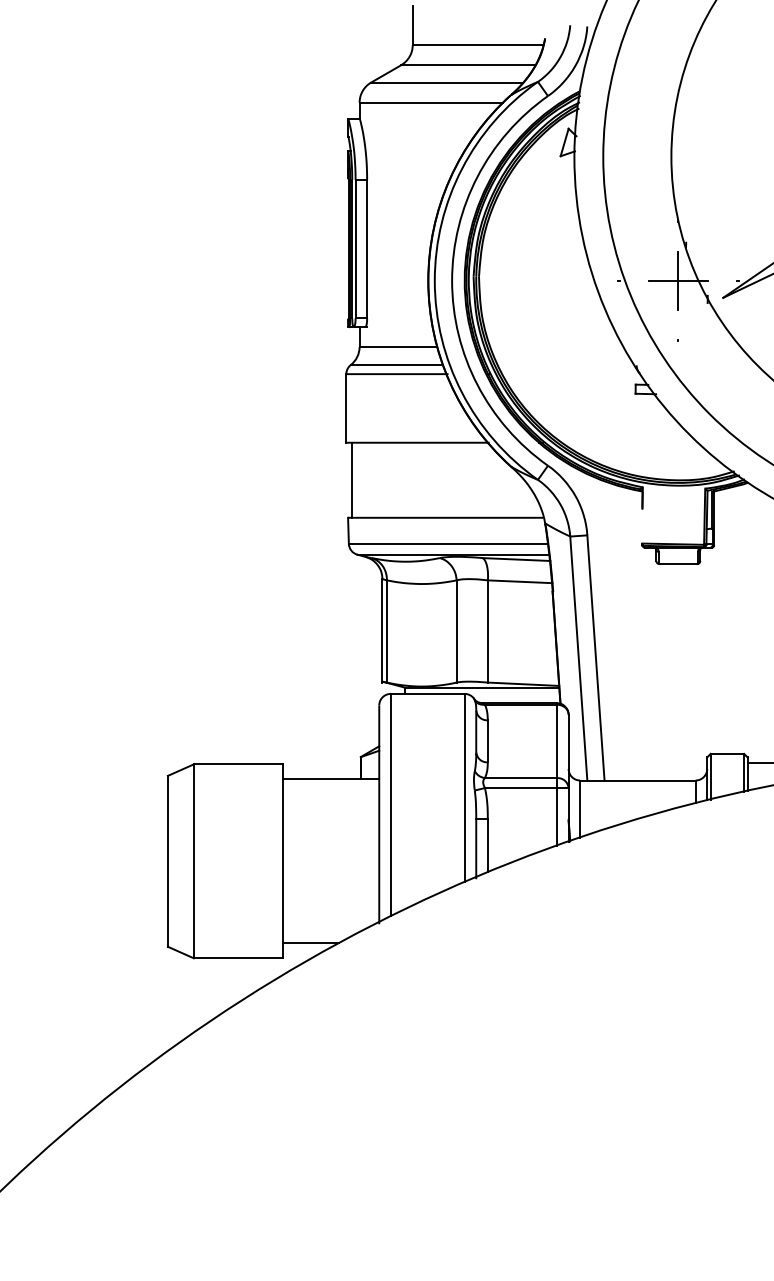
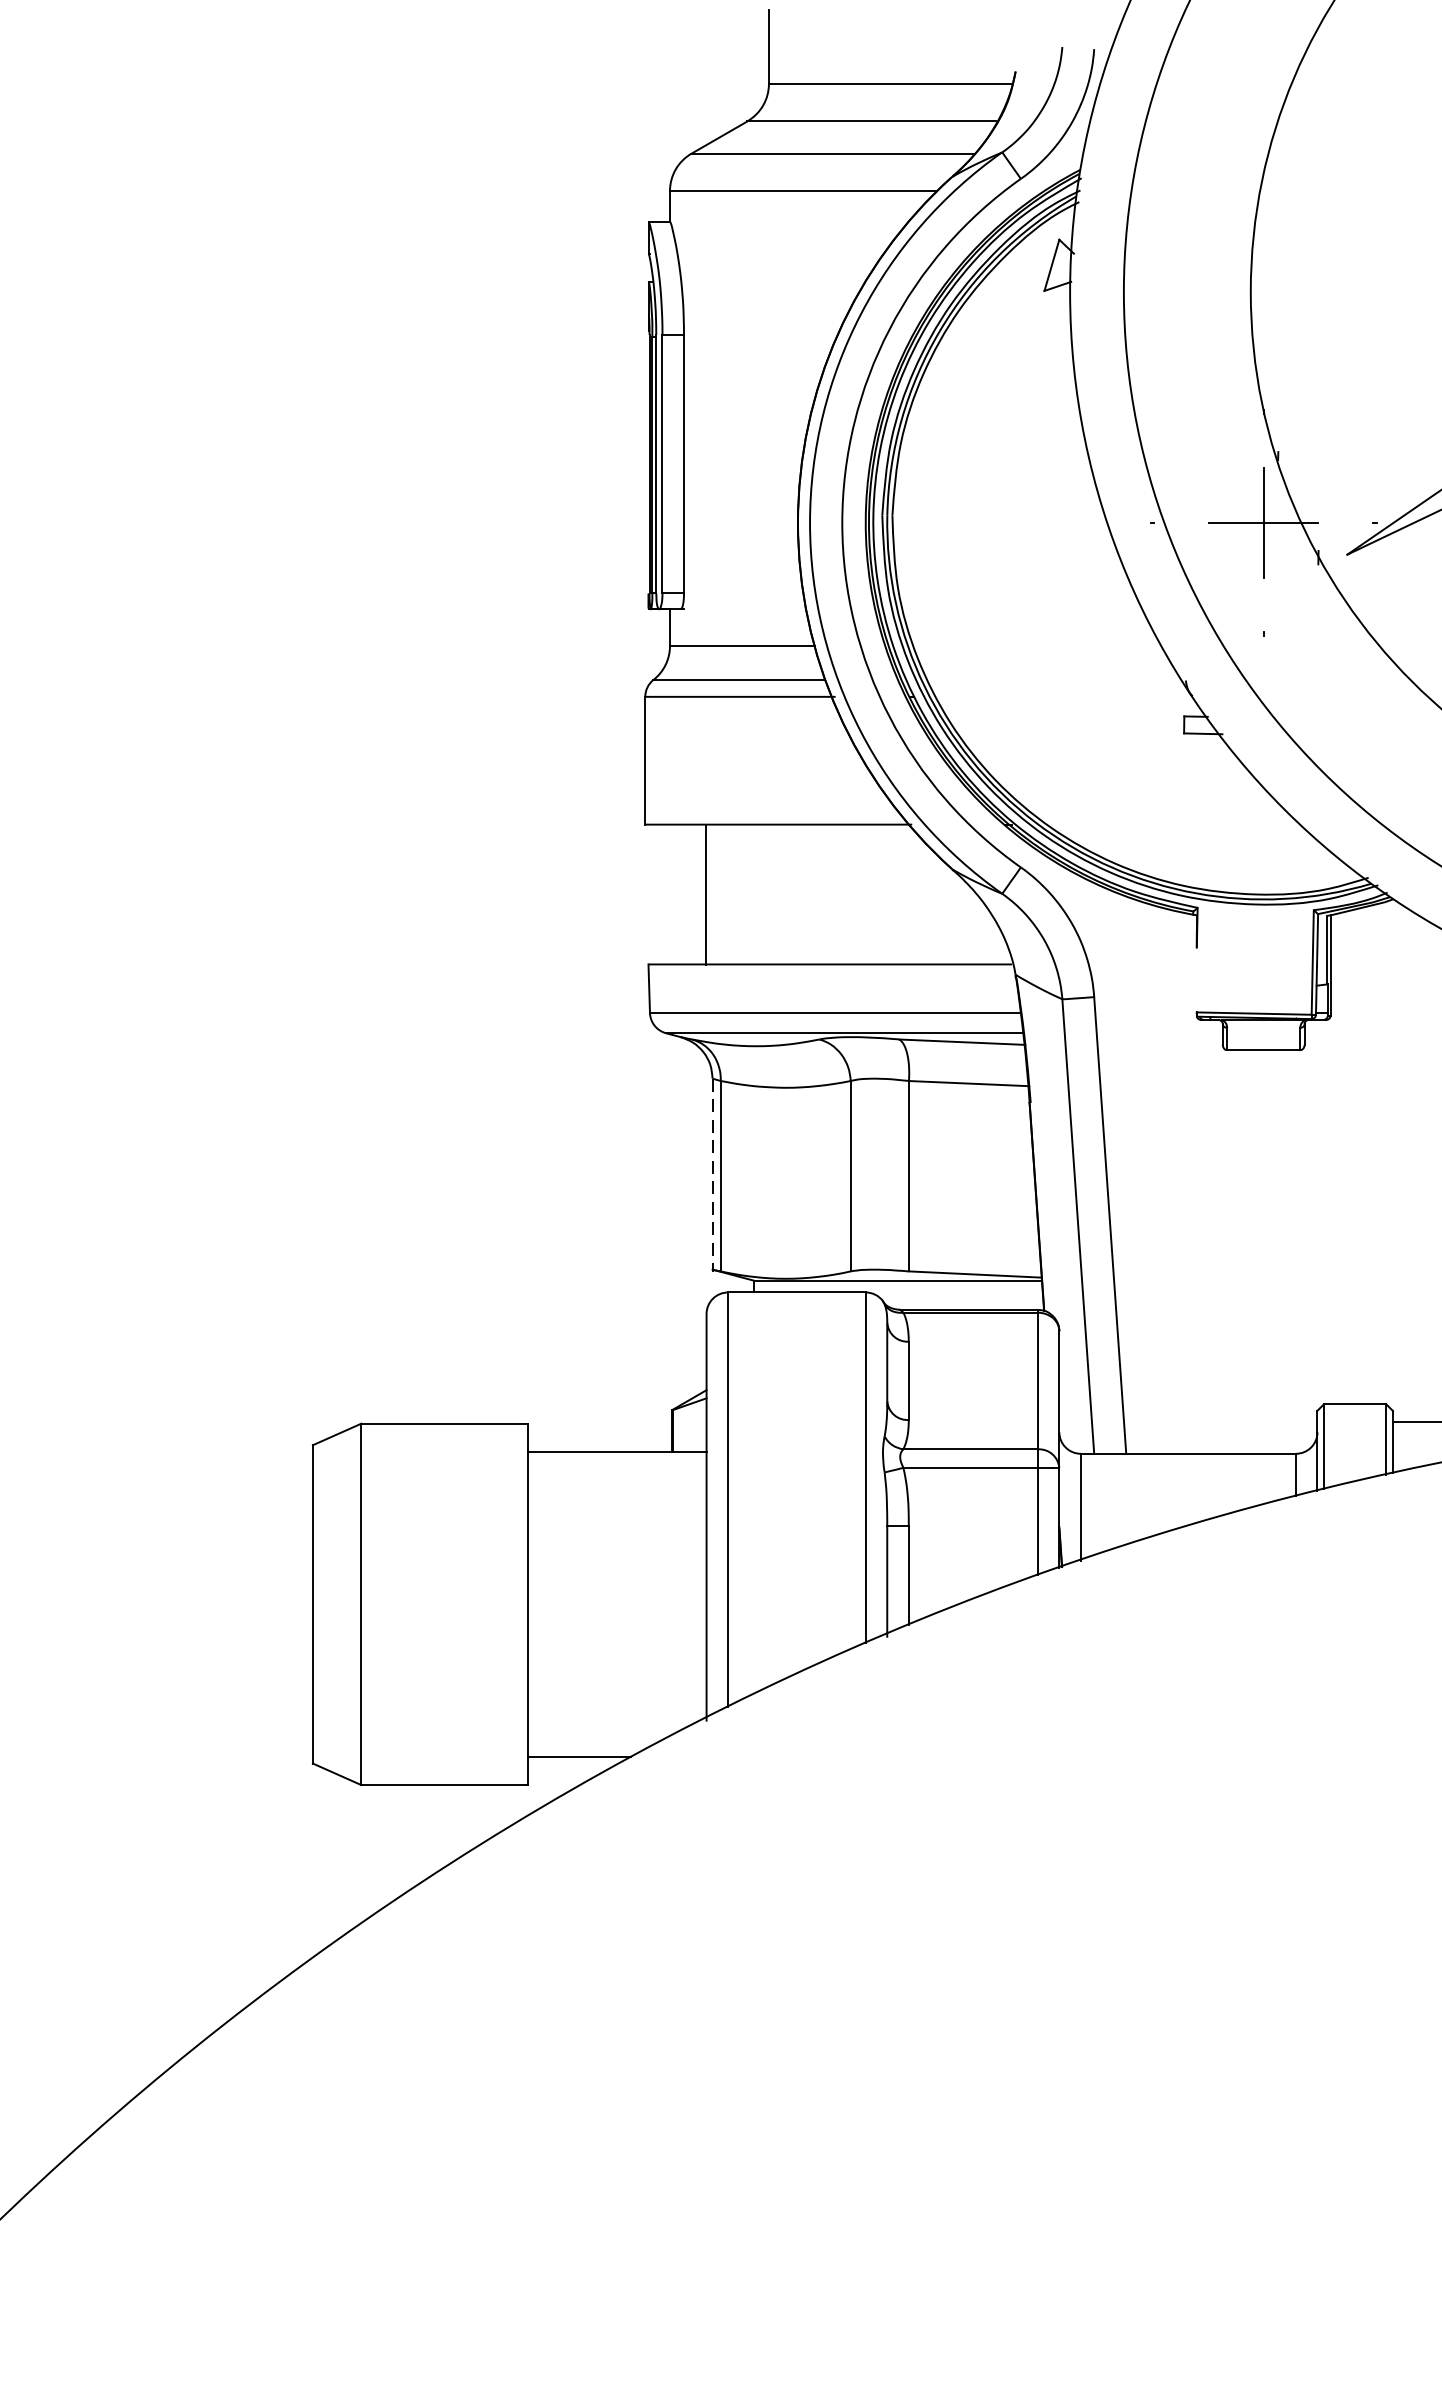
line: (352, 479) -> (707, 893), moved
line: (382, 630) -> (712, 1174), solid -> dashed

